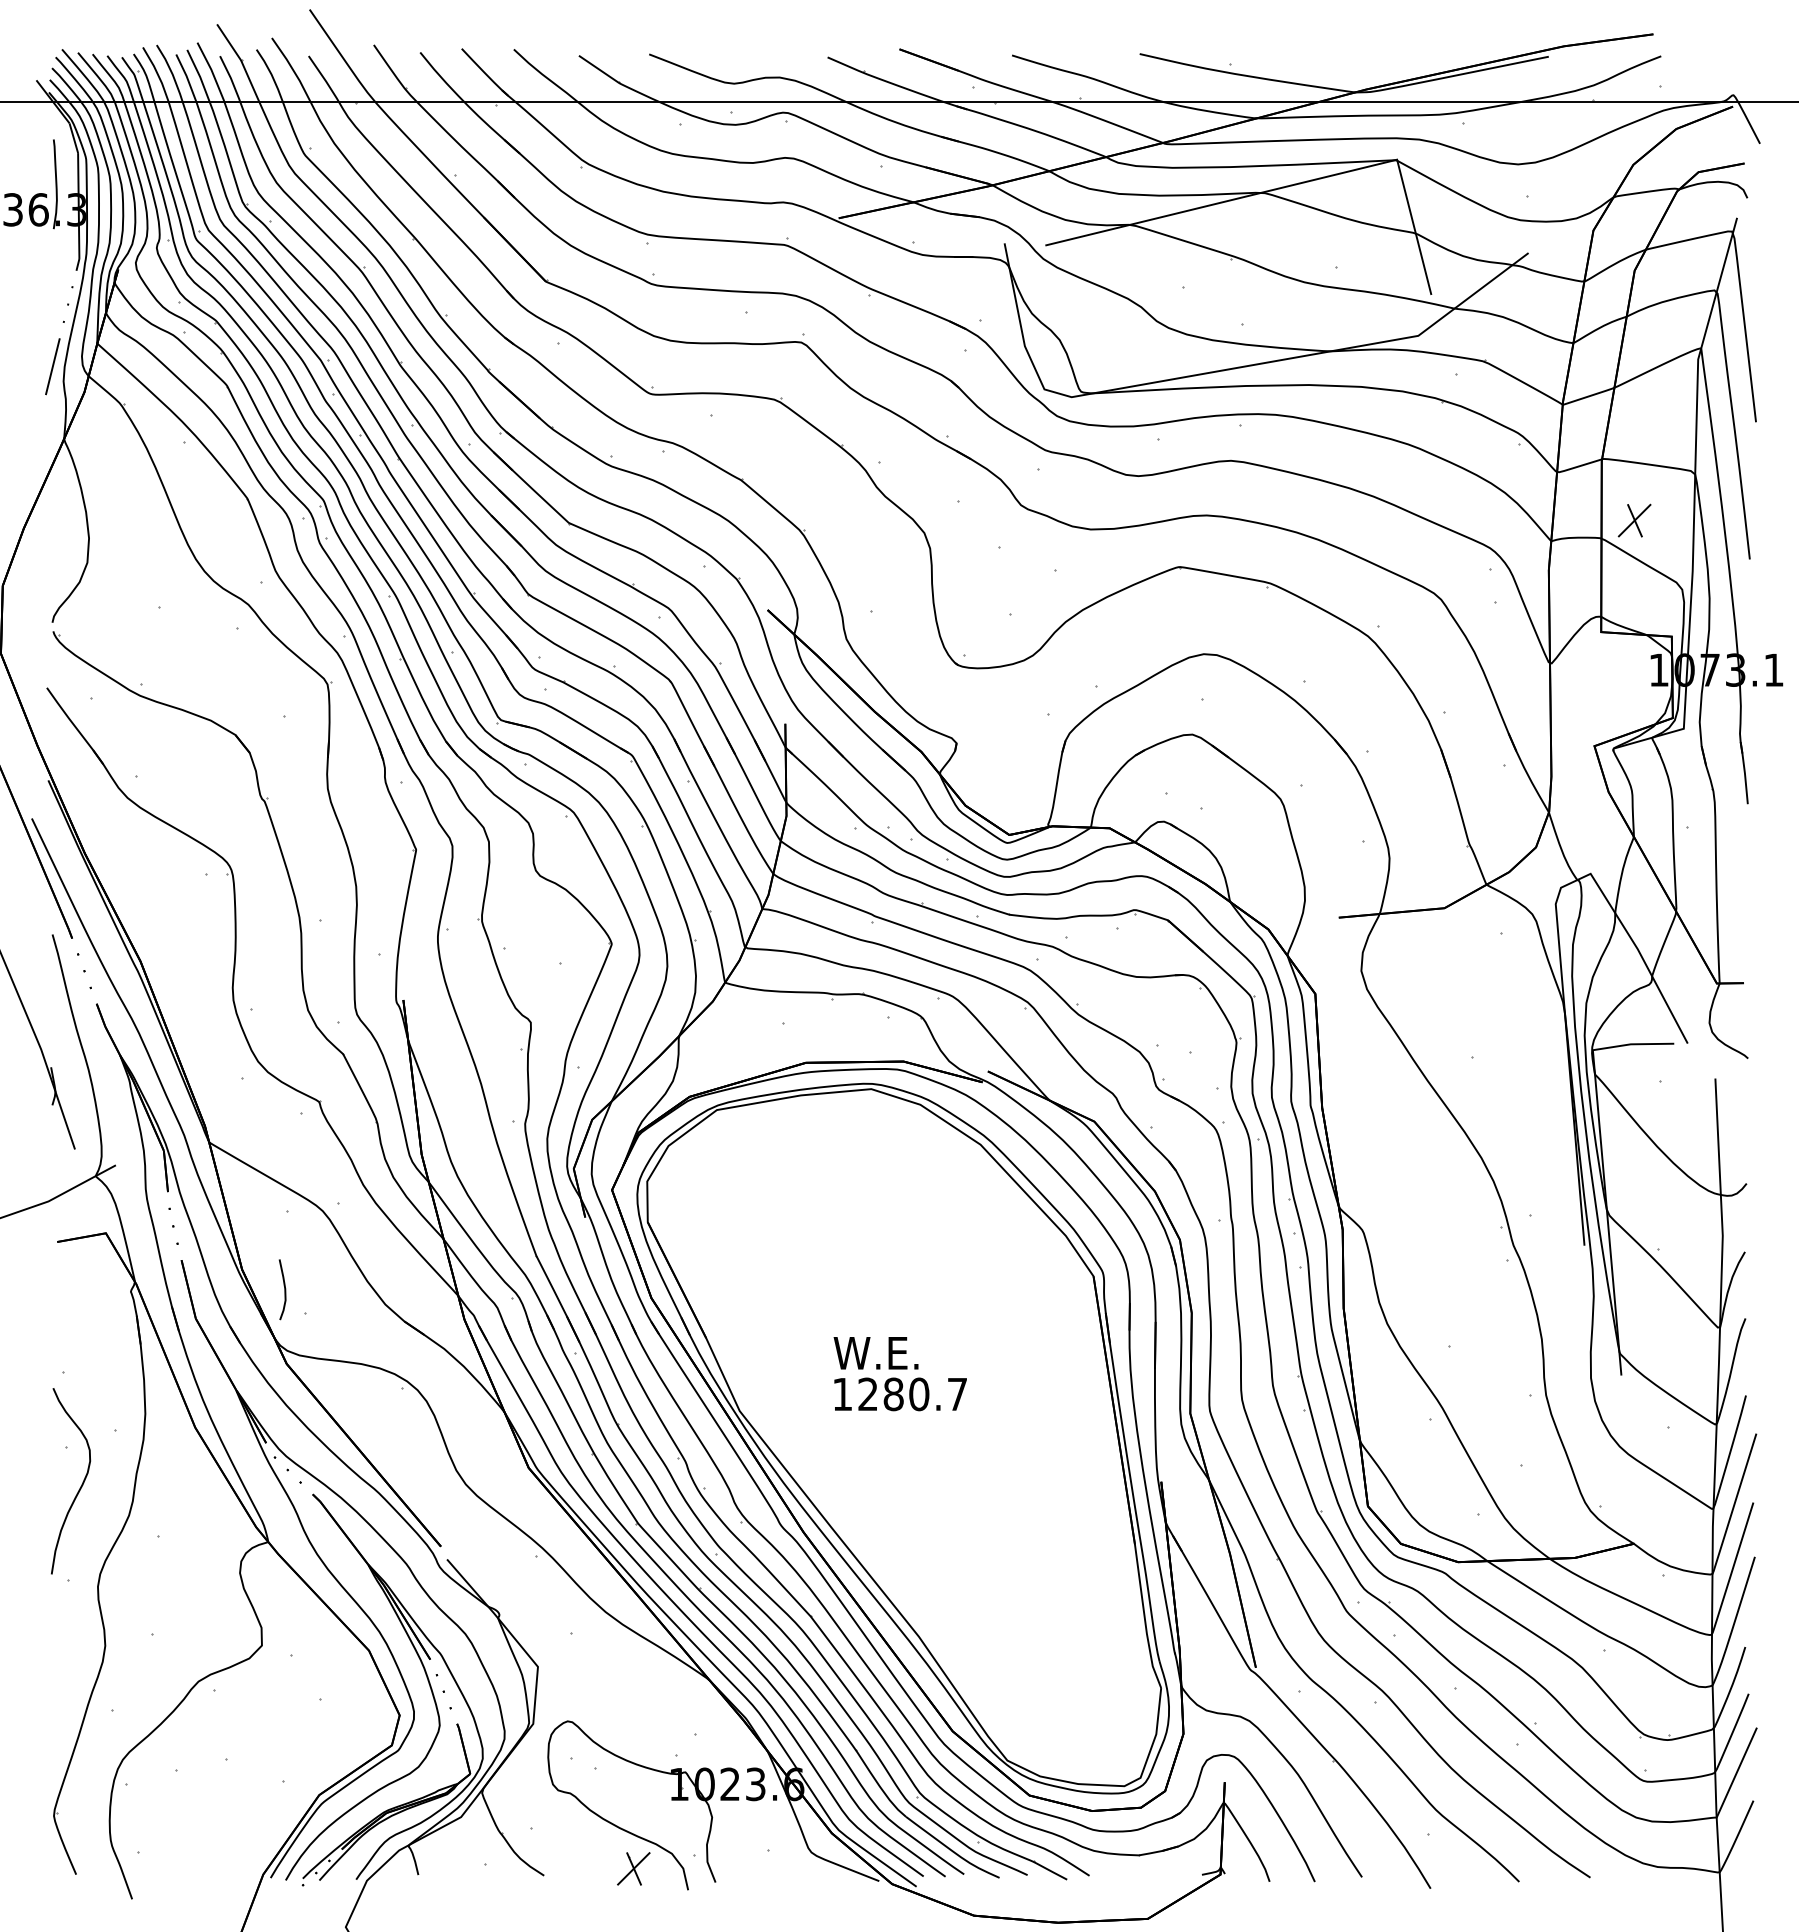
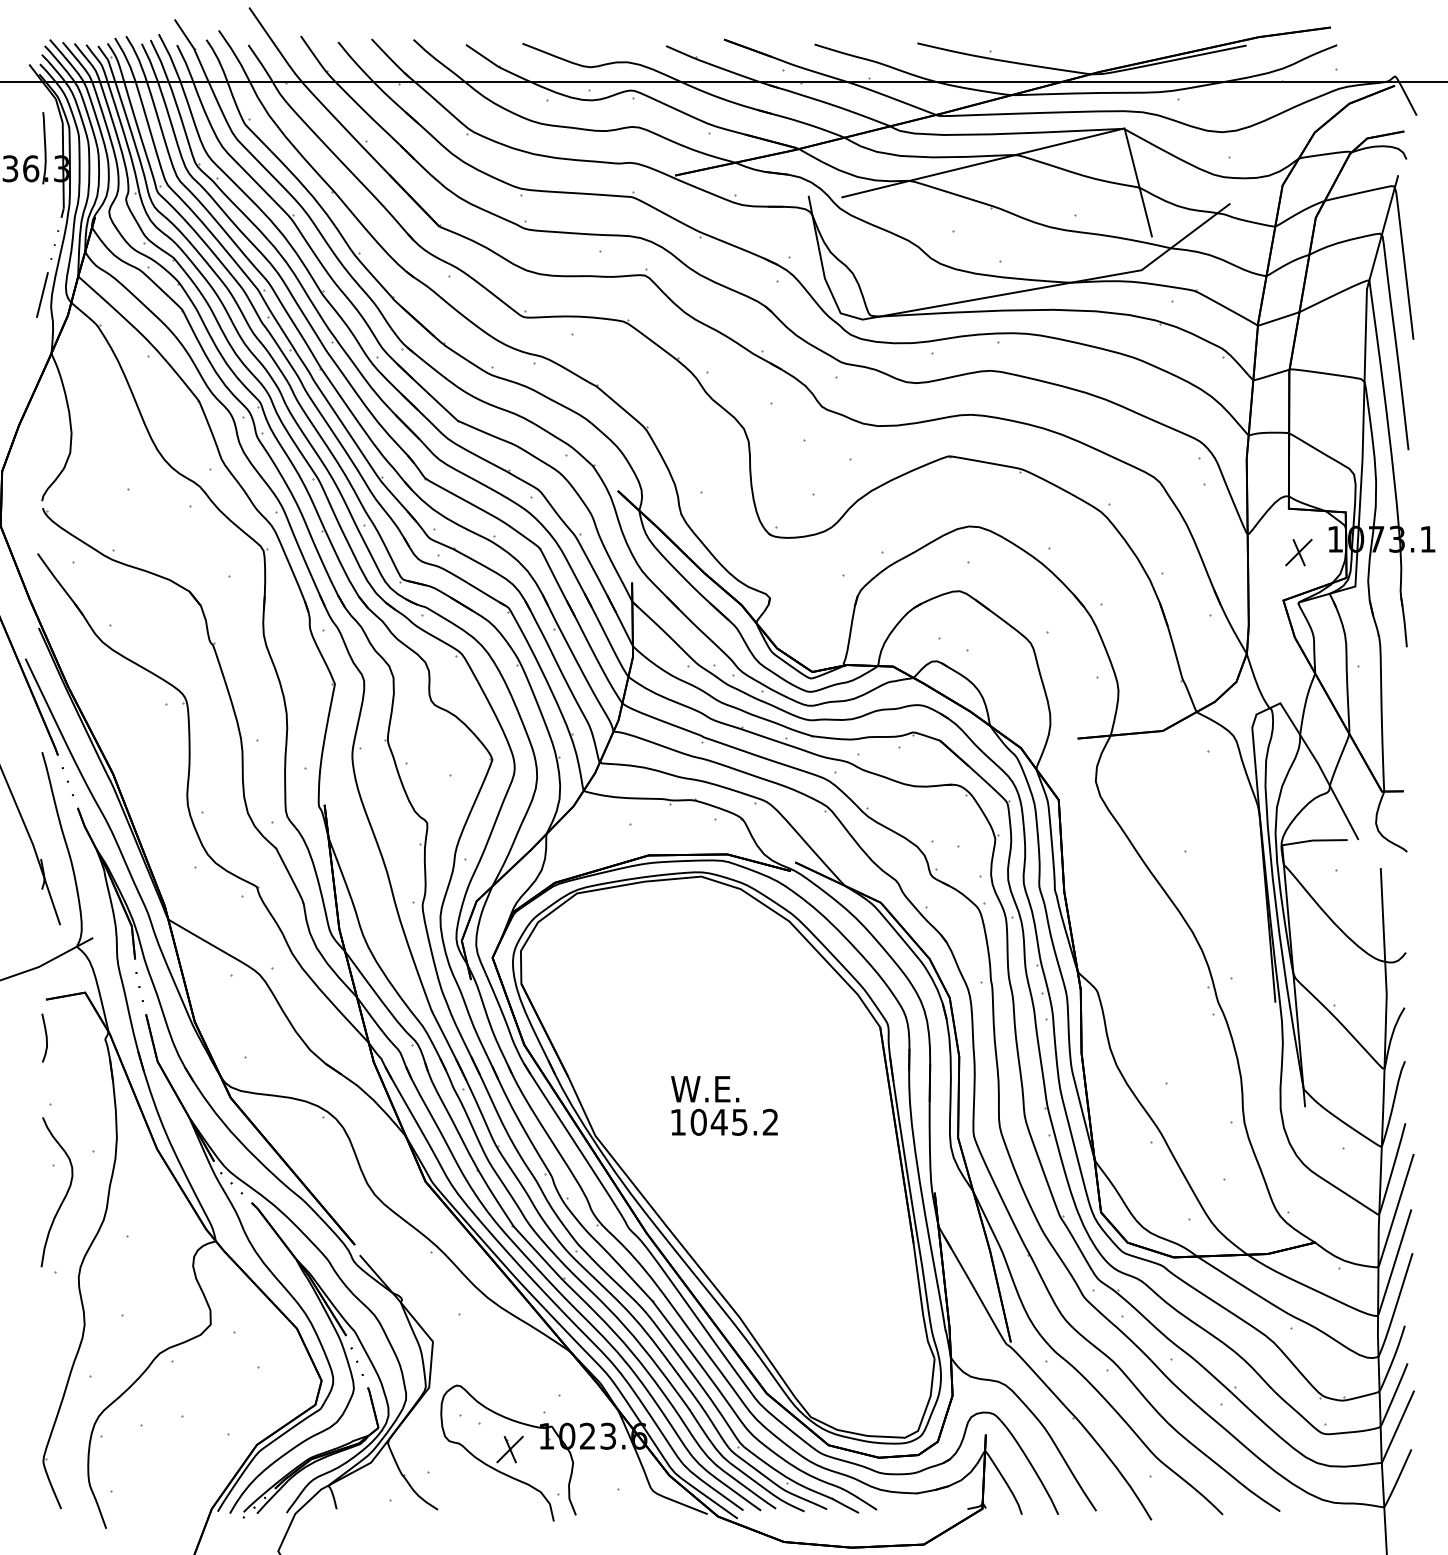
part: (1634, 520) -> (1298, 552), moved
curve: (284, 1289) -> (46, 1037), moved
text: (912, 1394) -> (734, 1122), 1280.7 -> 1045.2
part: (633, 1868) -> (509, 1449), moved

